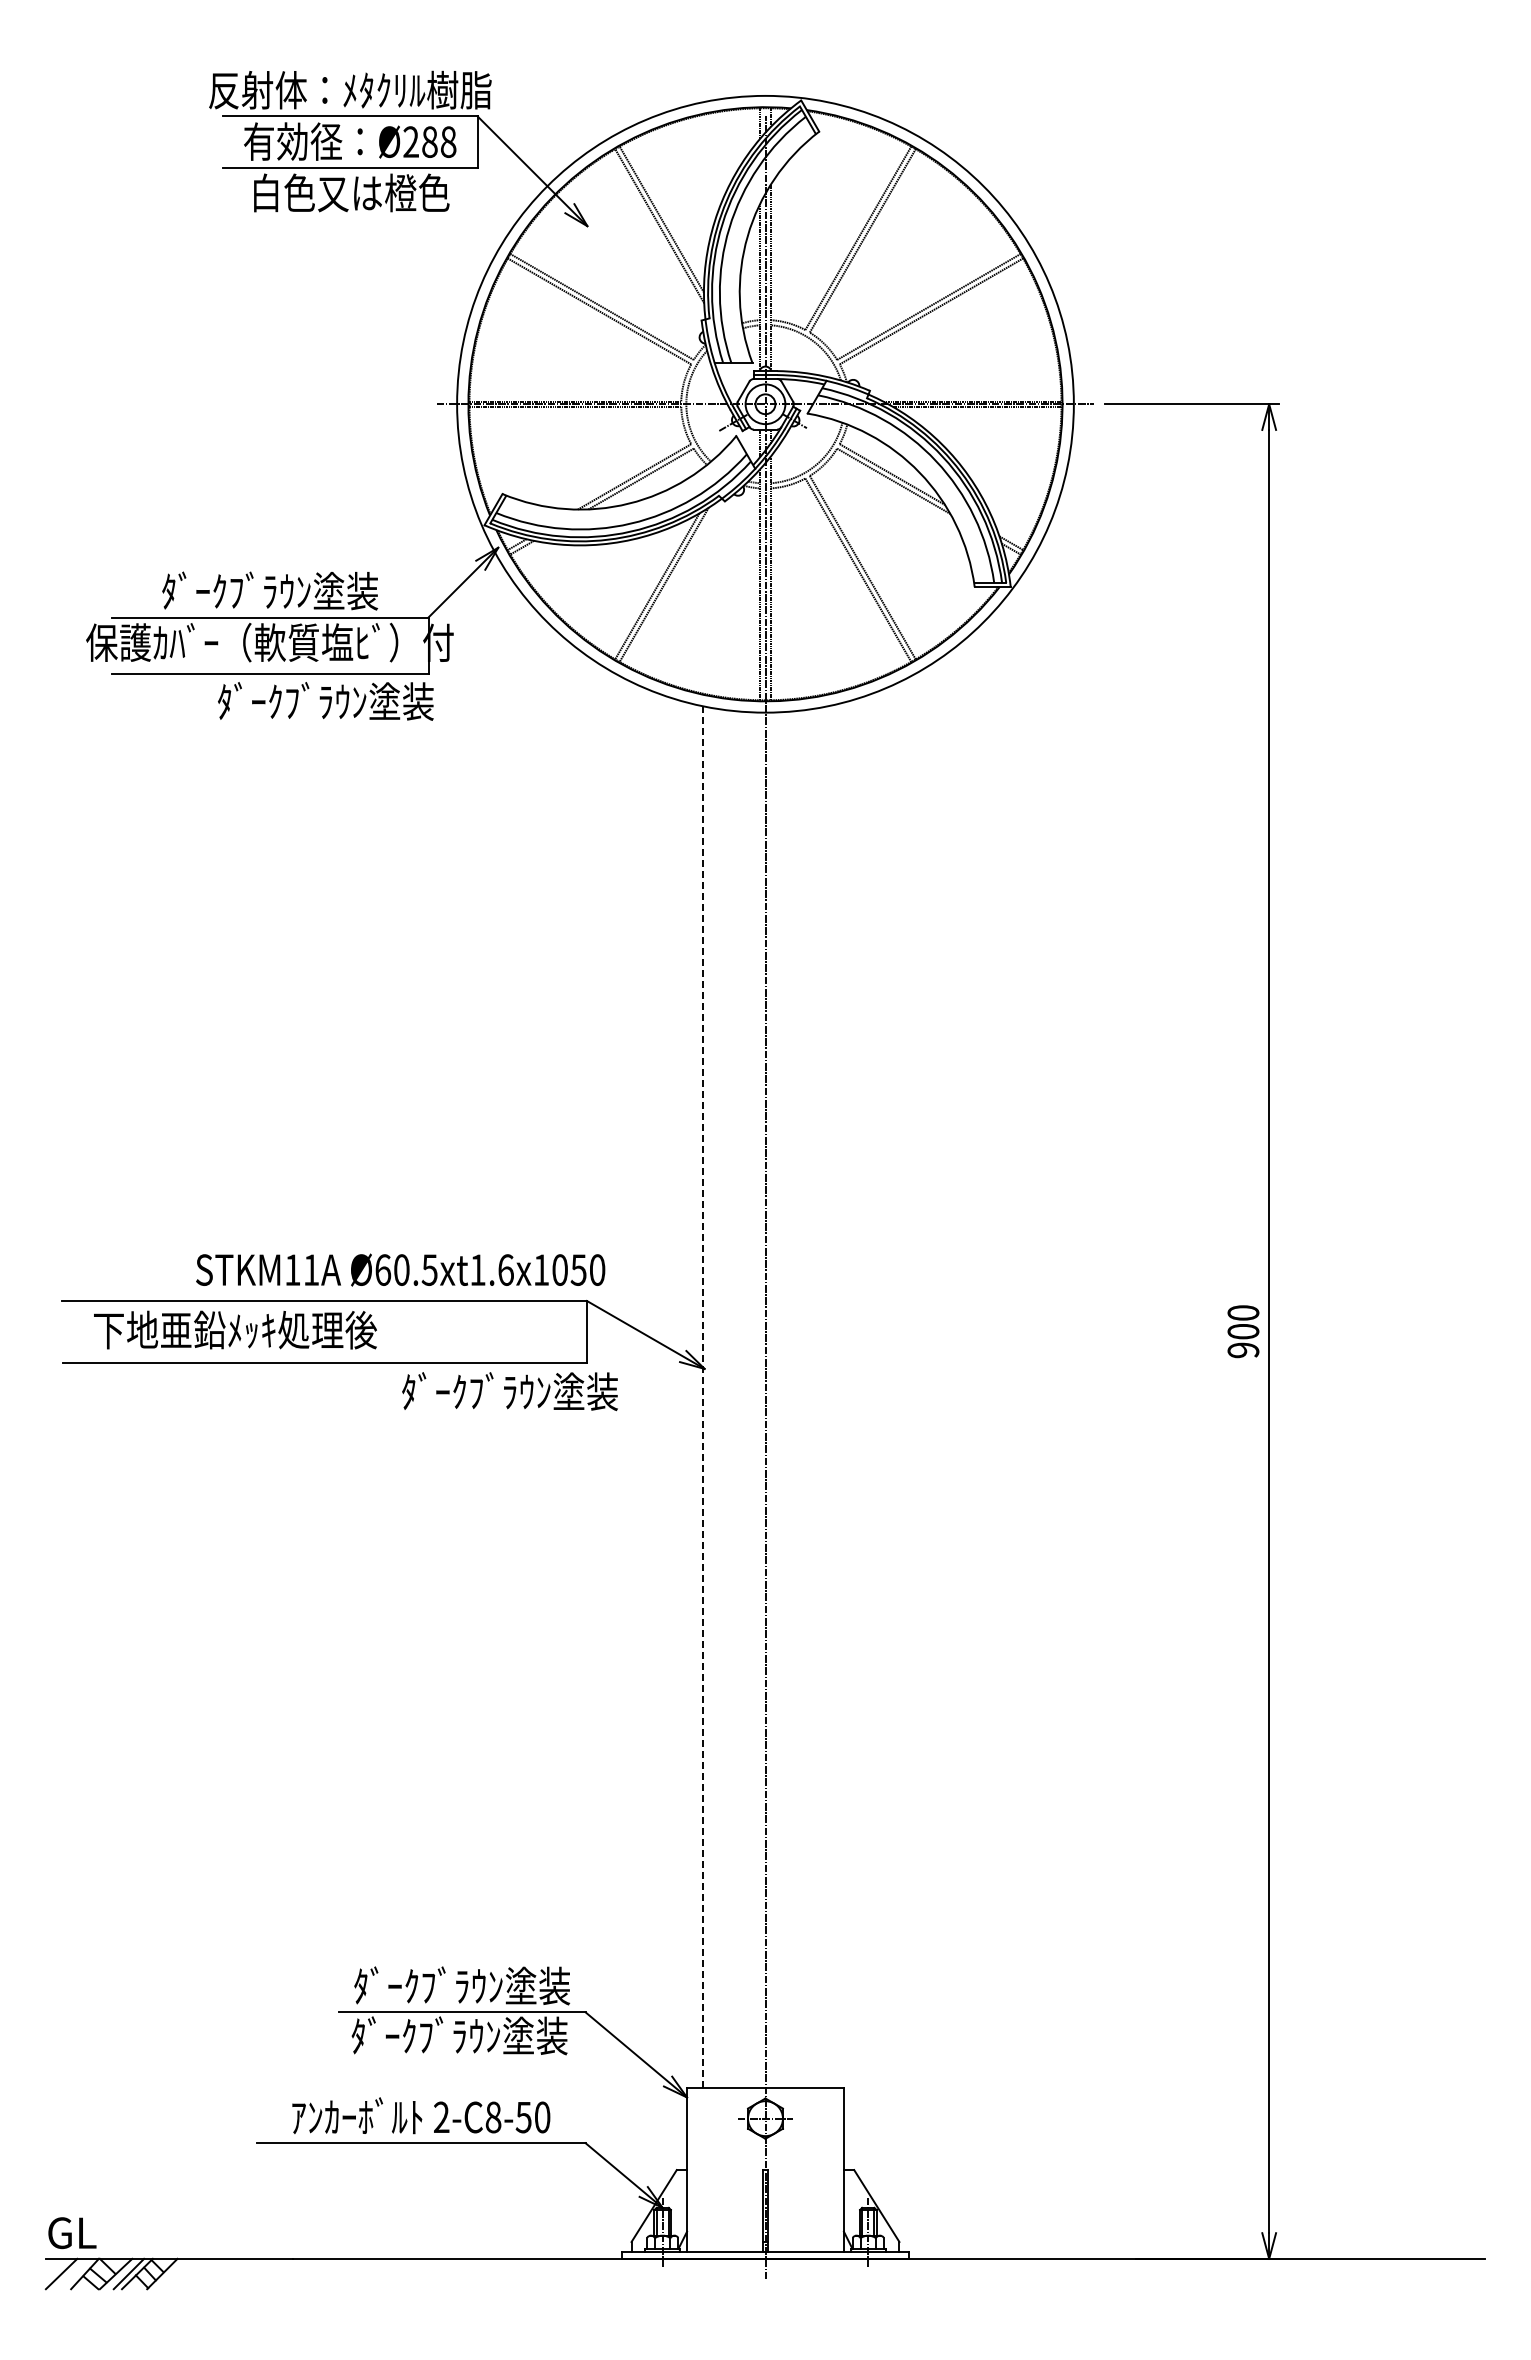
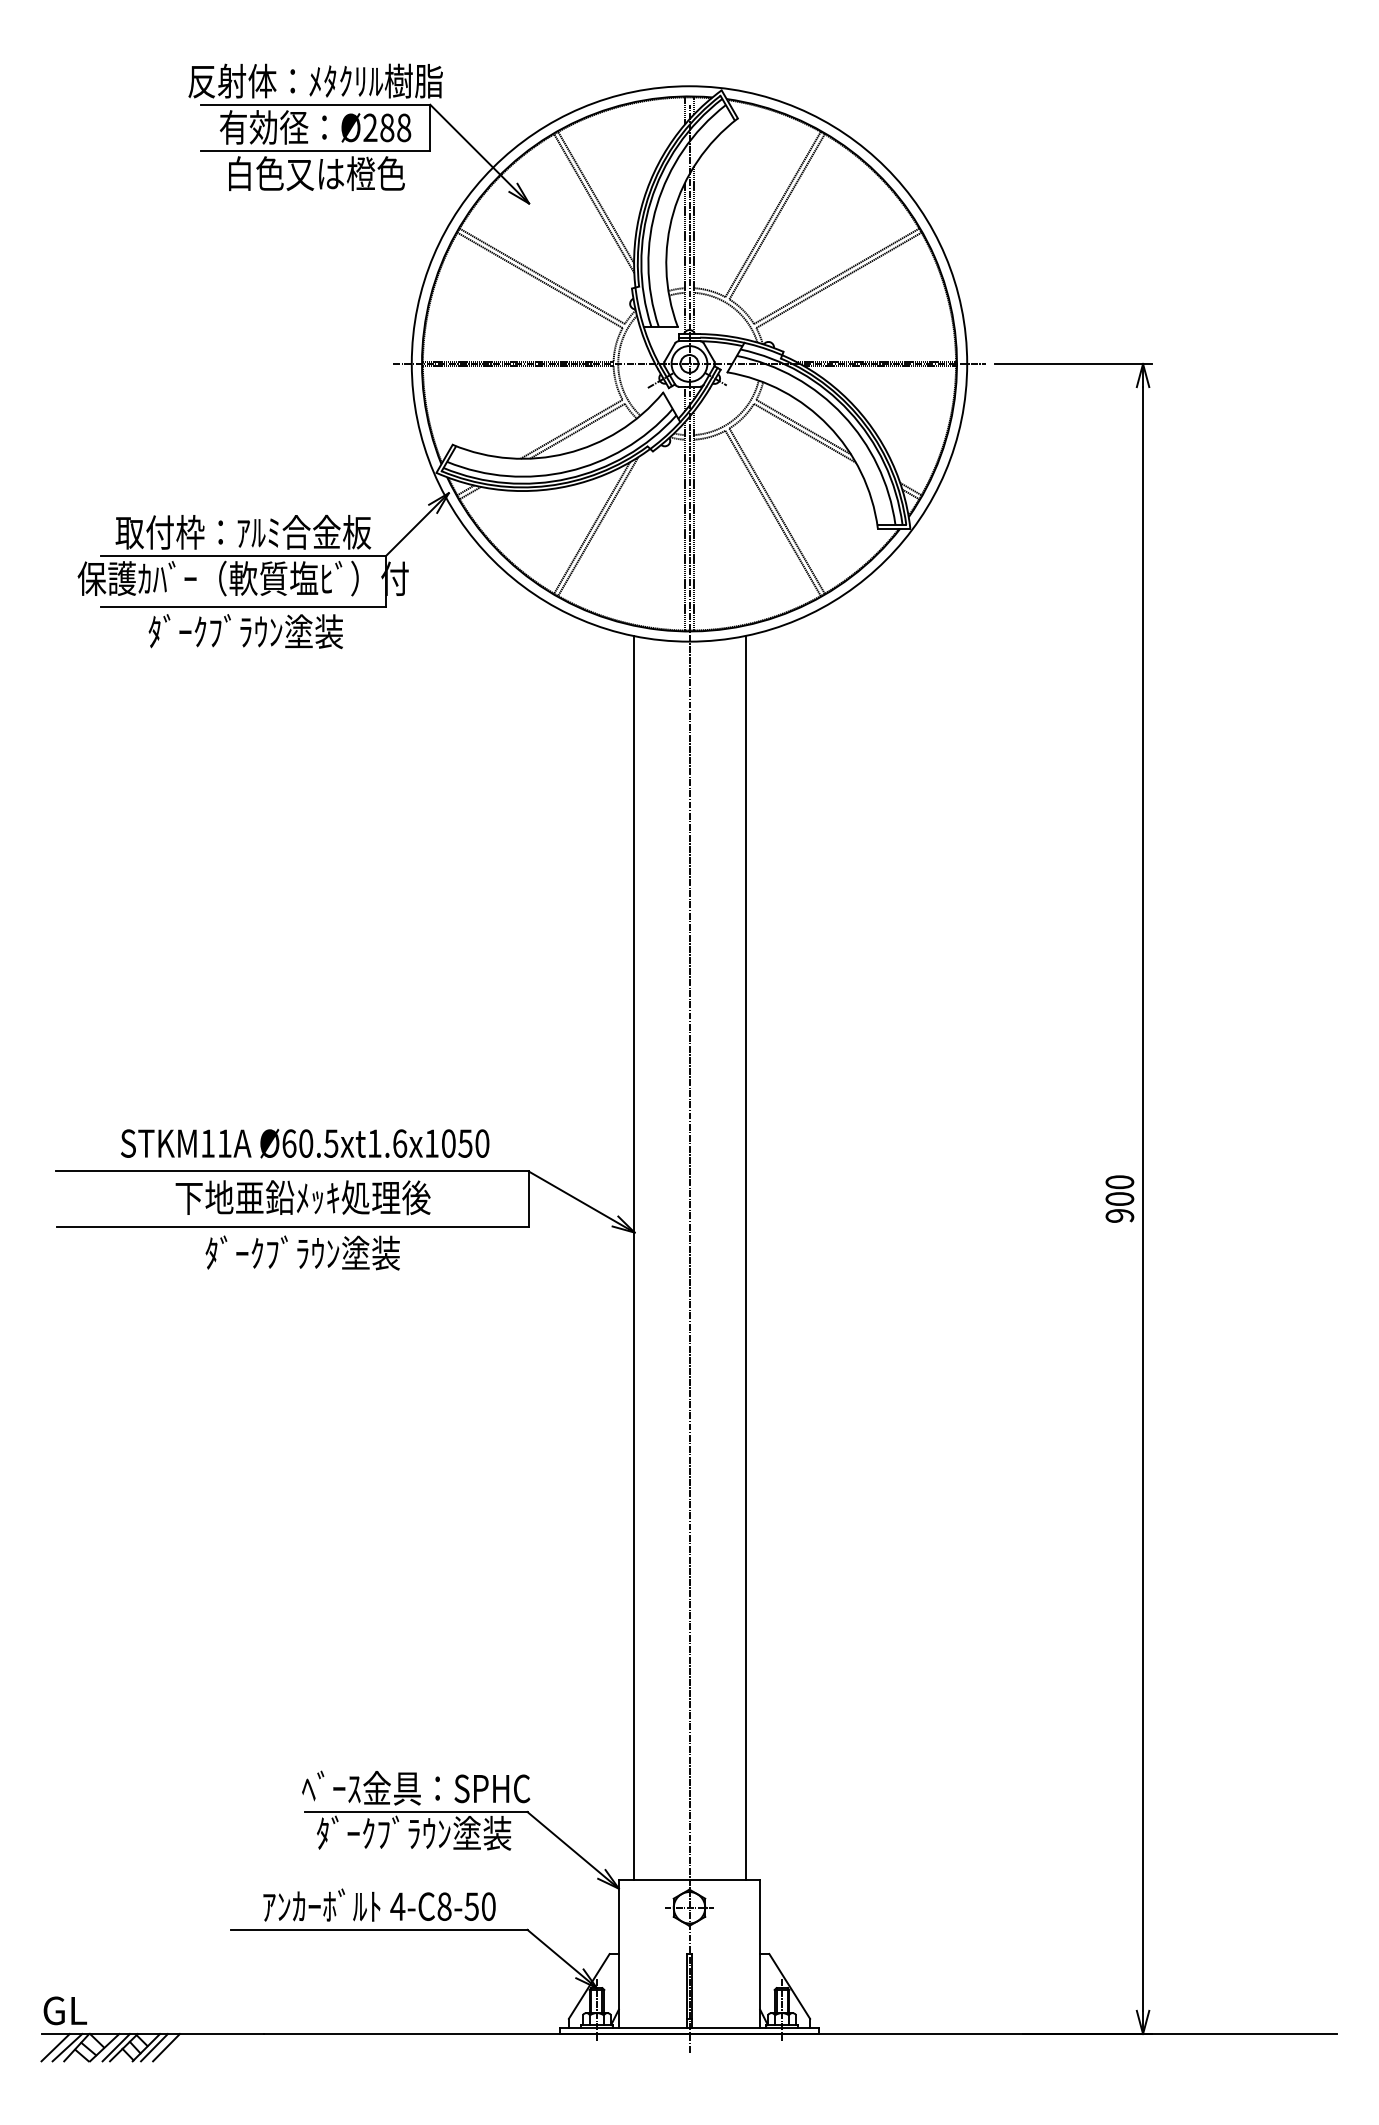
text: (269, 590) -> (242, 531), ﾀﾞｰｸﾌﾞﾗｳﾝ塗装 -> 取付枠：ｱﾙﾐ合金板
text: (325, 701) -> (245, 631), moved
text: (400, 1269) -> (304, 1143), moved
text: (235, 1329) -> (303, 1197), moved
text: (509, 1391) -> (302, 1252), moved
line: (827, 1396) -> (745, 1257), added
line: (703, 1397) -> (633, 1258), dashed -> solid
text: (461, 1985) -> (415, 1787), ﾀﾞｰｸﾌﾞﾗｳﾝ塗装 -> ﾍﾞｰｽ金具：SPHC
text: (441, 2116) -> (397, 1905), 2-C8-50 -> 4-C8-50
line: (74, 2273) -> (67, 2047), added
line: (171, 2273) -> (154, 2047), added
line: (184, 2273) -> (166, 2047), added

